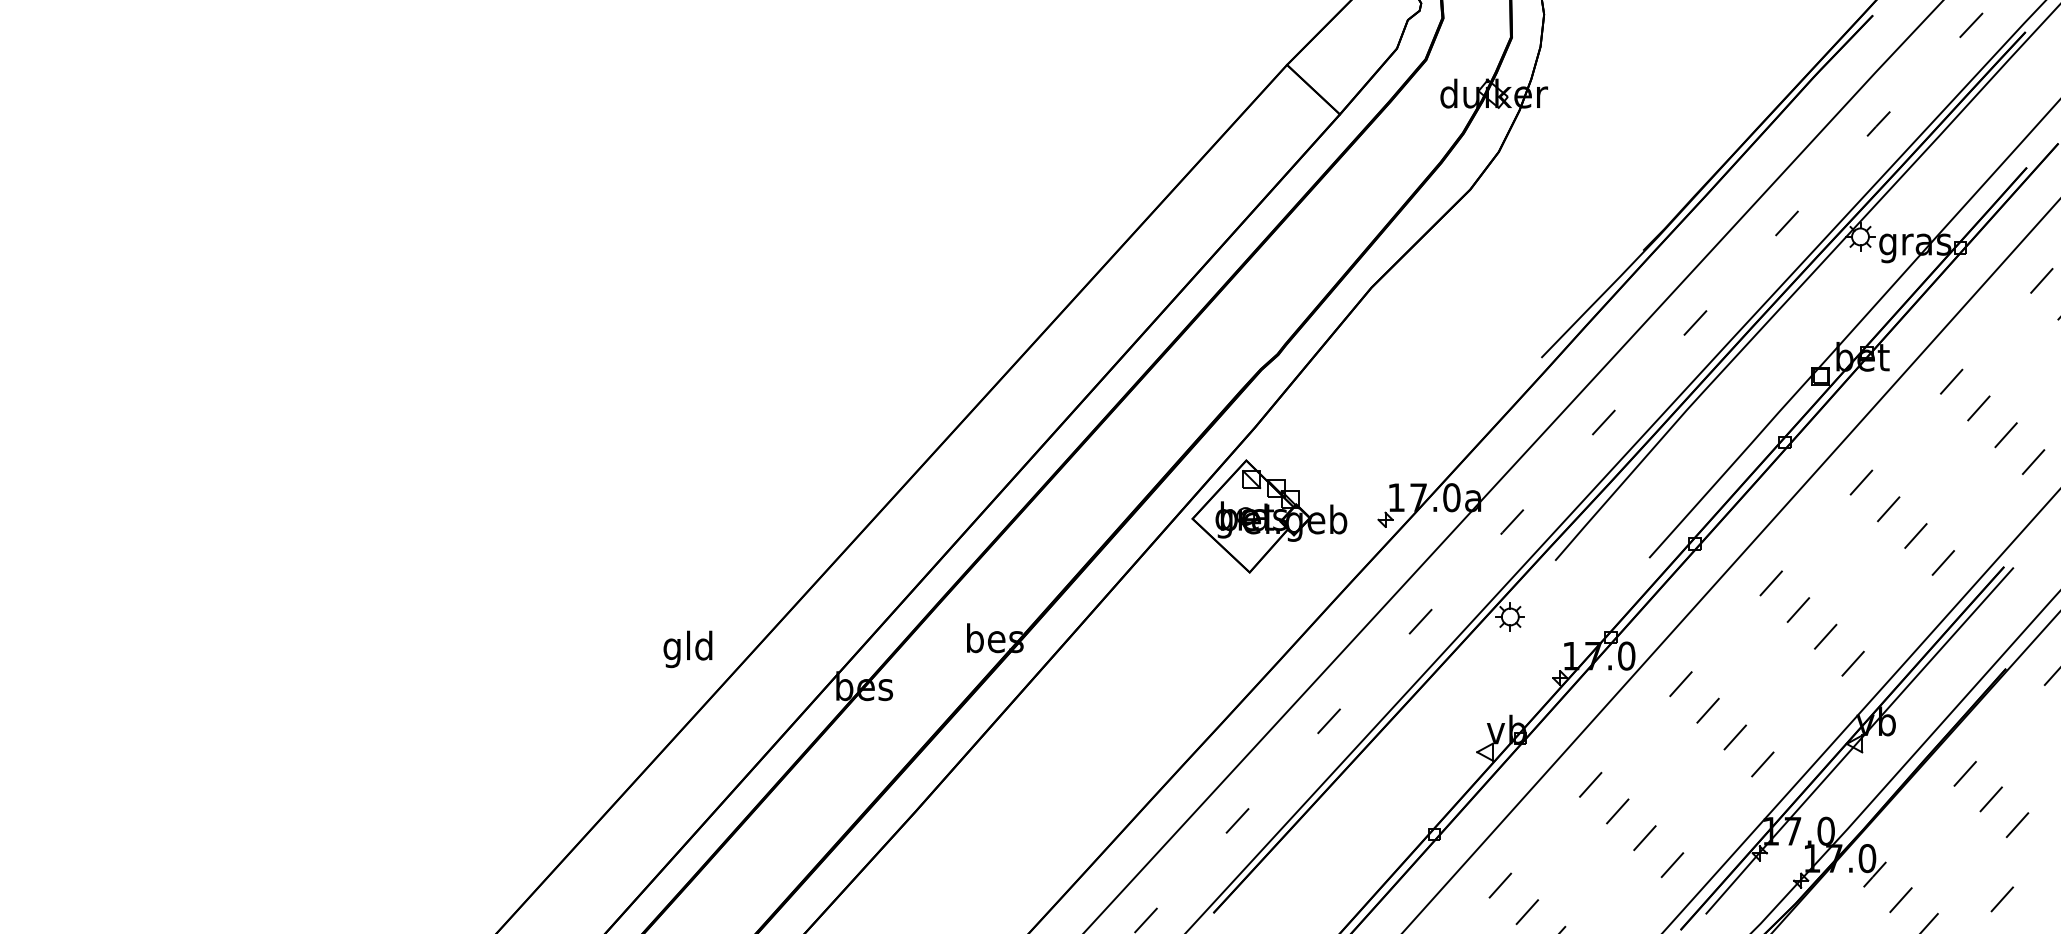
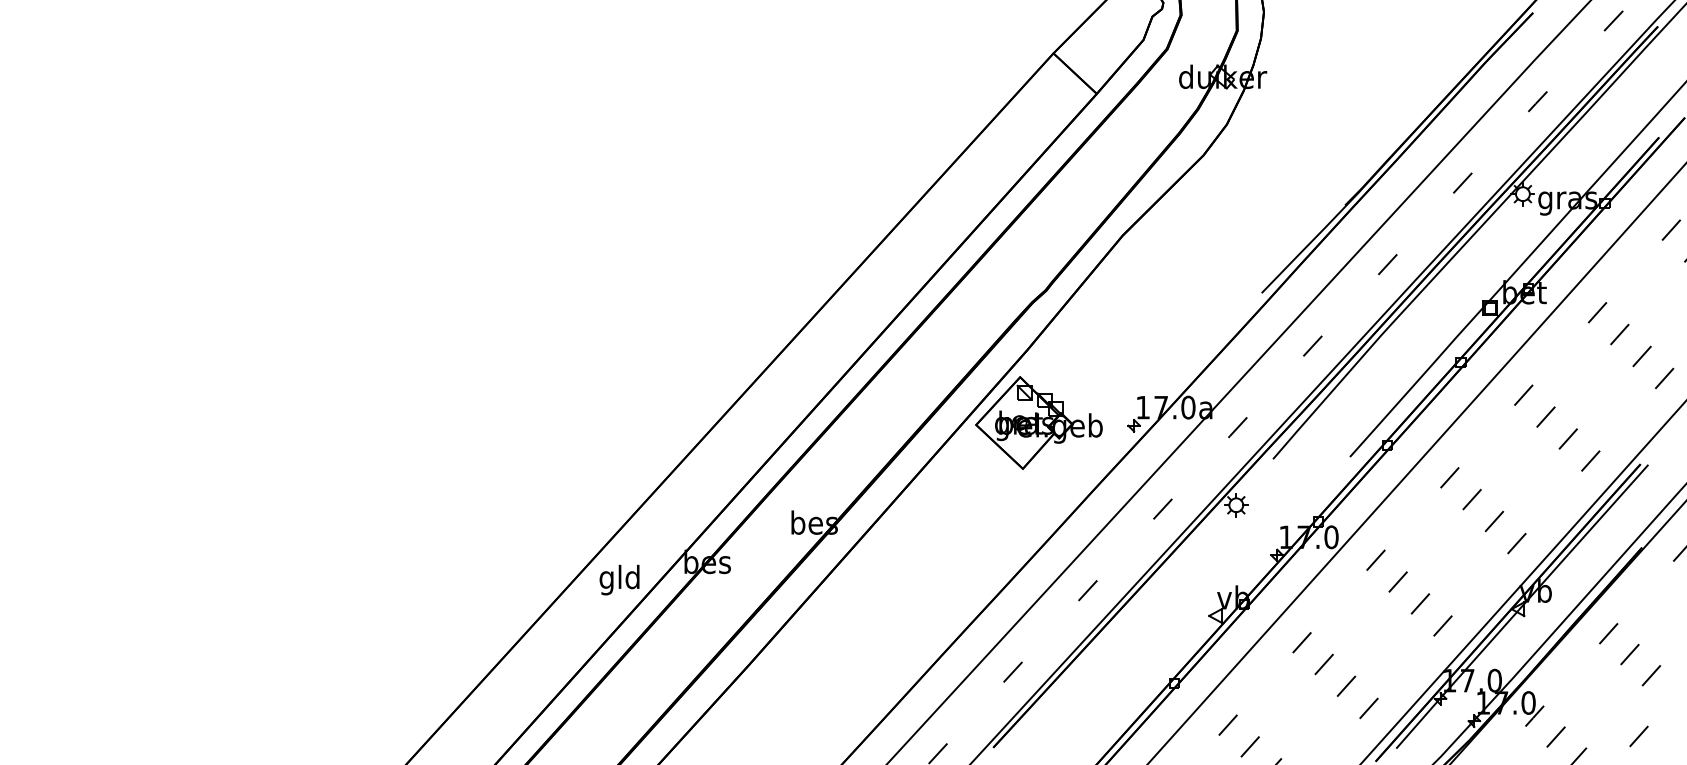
text: (687, 649) -> (619, 580), moved

